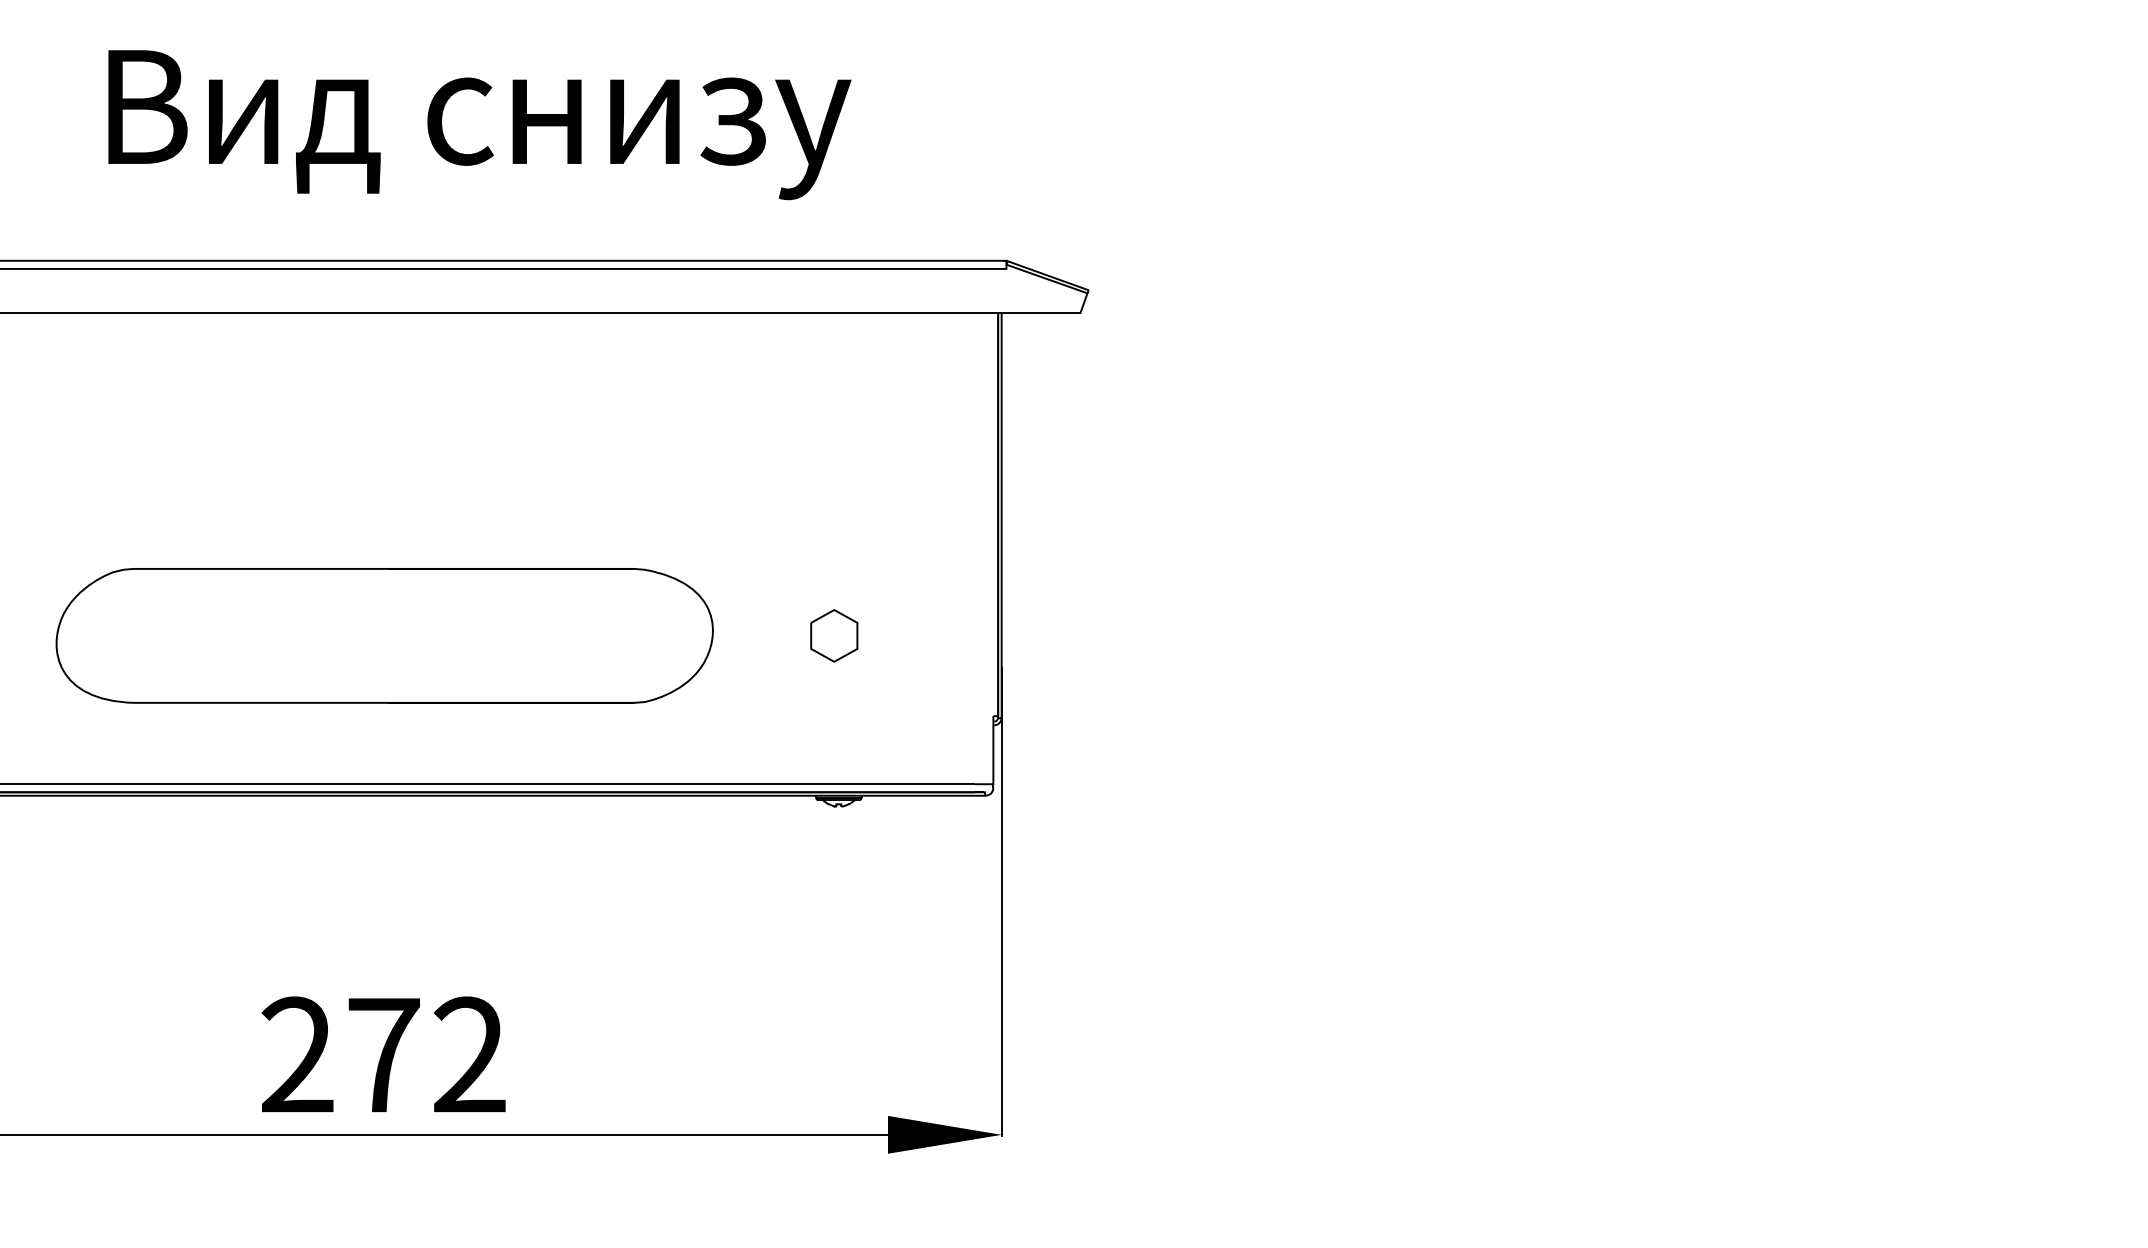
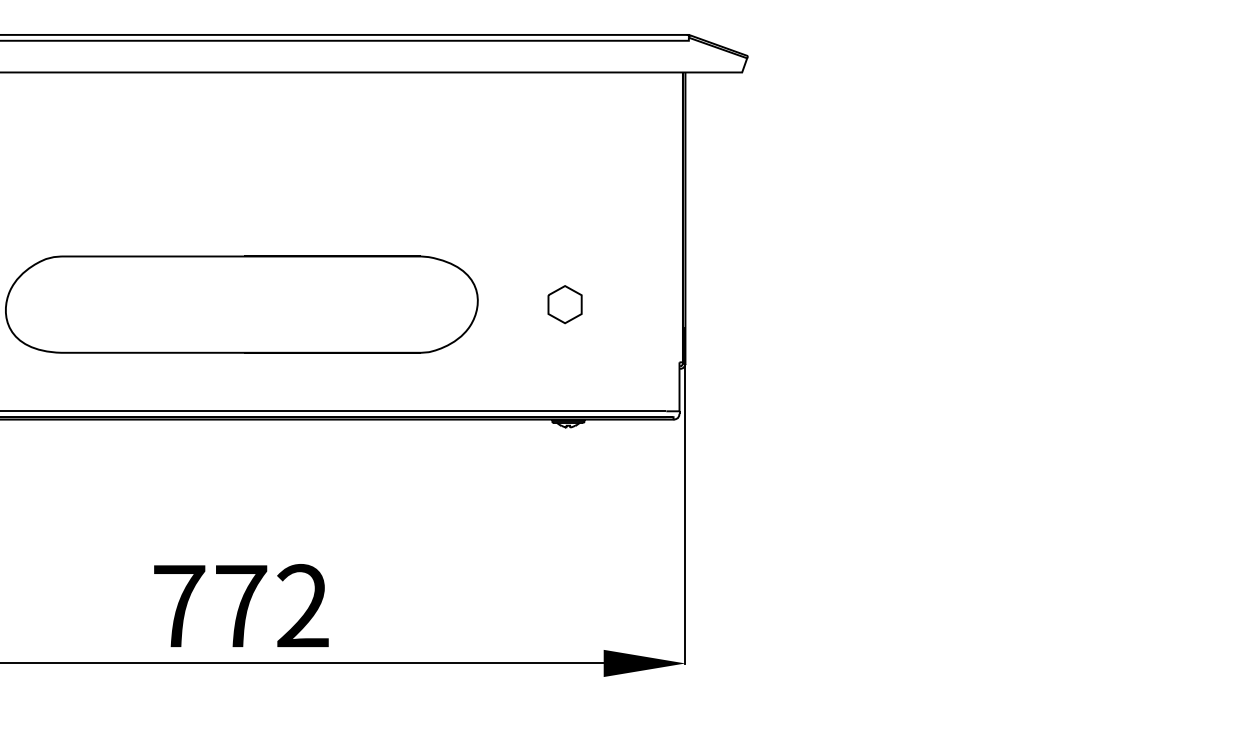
text: (297, 1054) -> (179, 605), 272 -> 772

